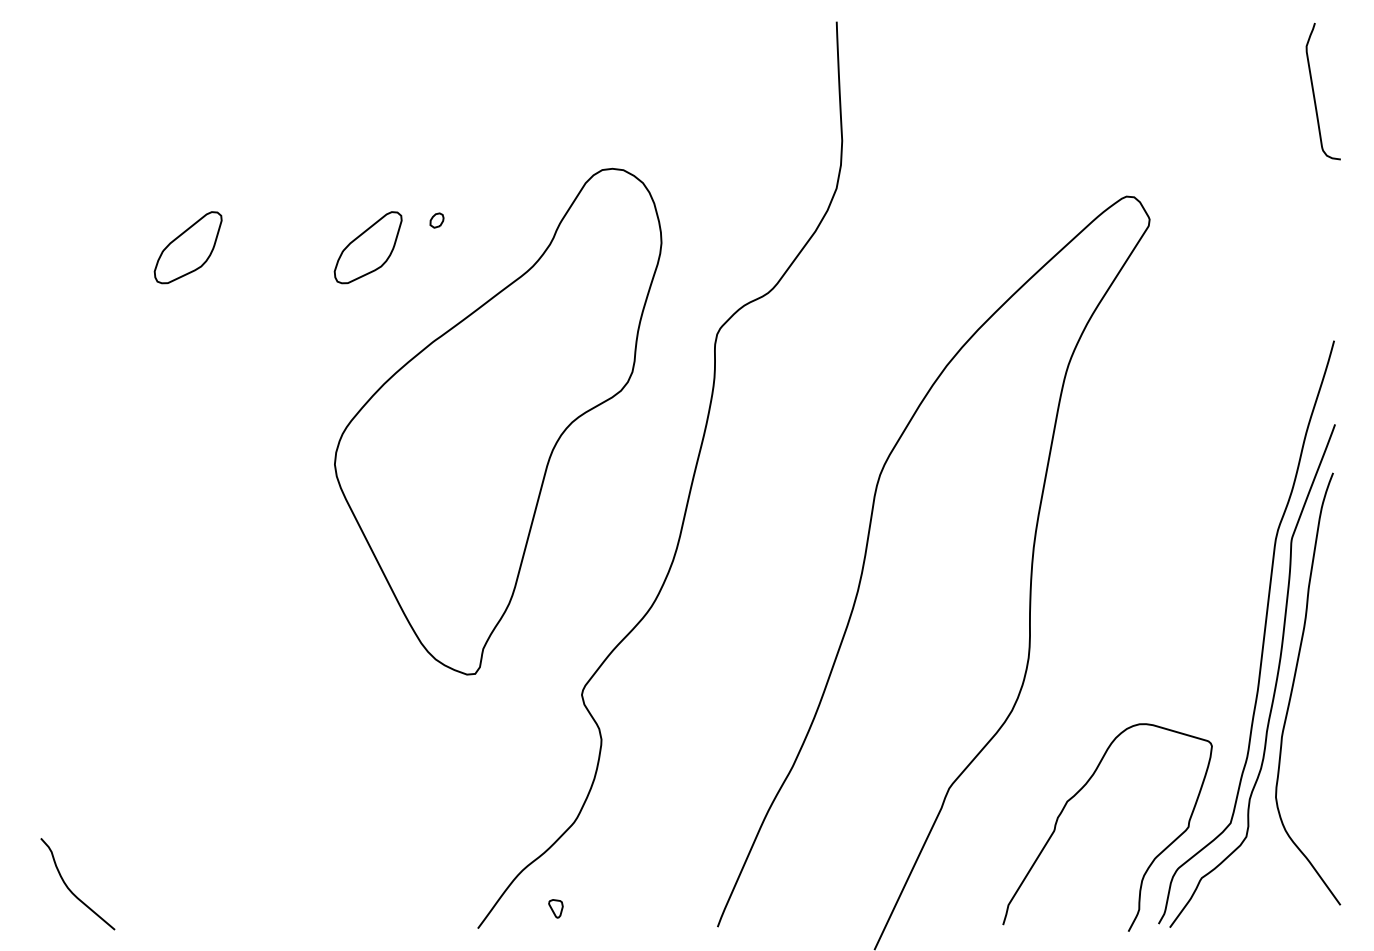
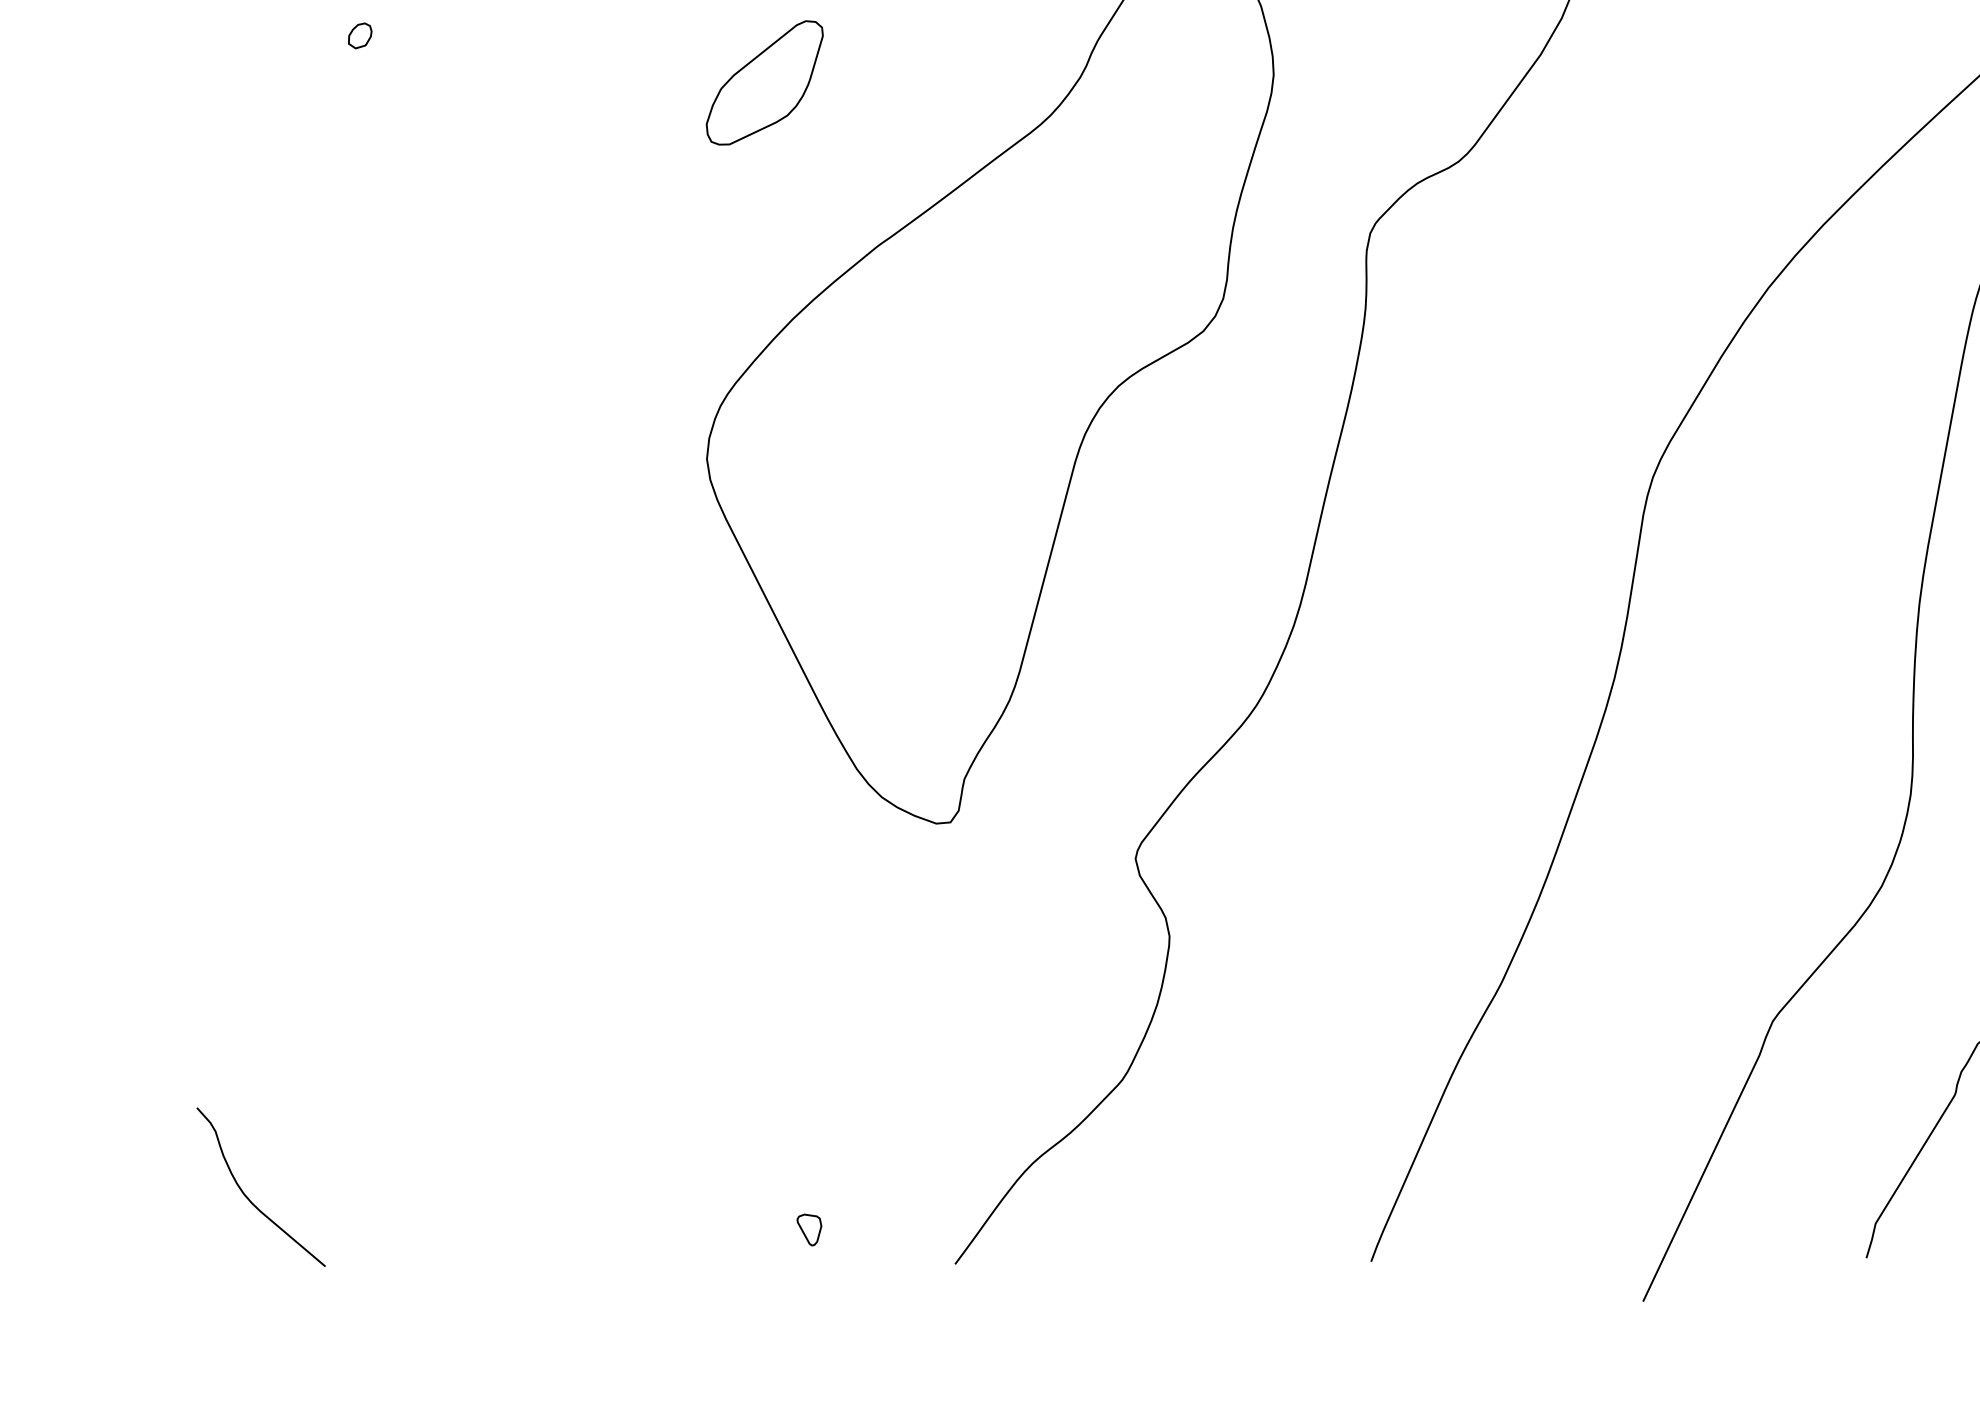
part: (436, 220) -> (359, 35), moved
part: (187, 247) -> (451, 82), removed
part: (555, 908) -> (808, 1229), moved

